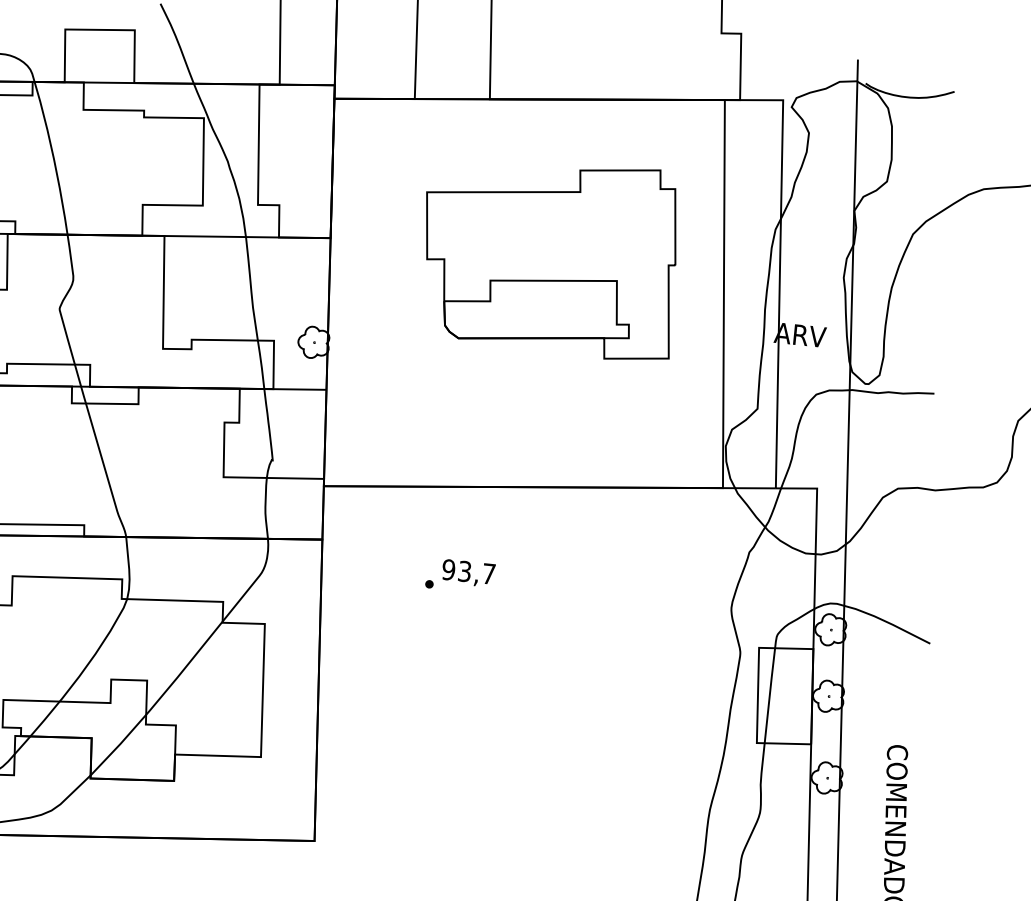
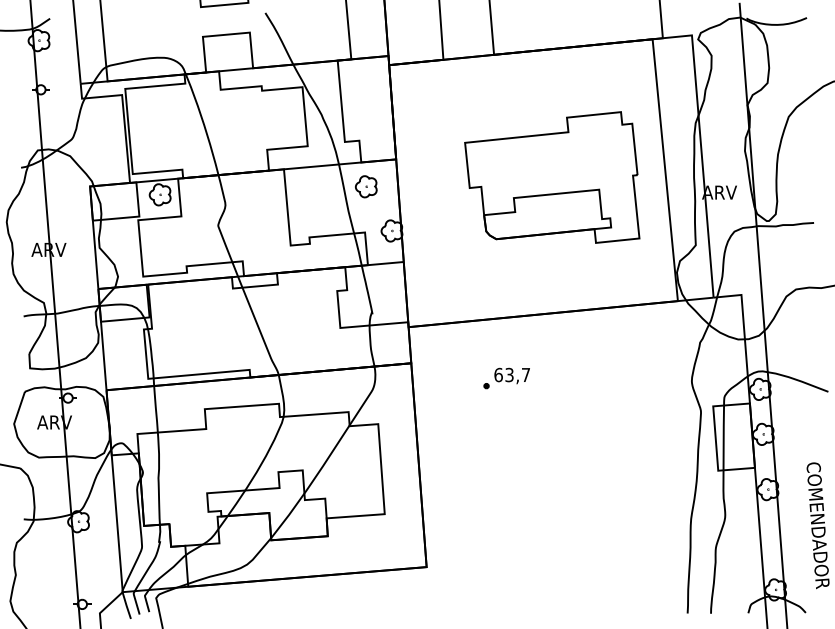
part: (550, 256) -> (552, 177), moved
part: (283, 273) -> (366, 186), added
text: (448, 569) -> (498, 374), 93,7 -> 63,7

